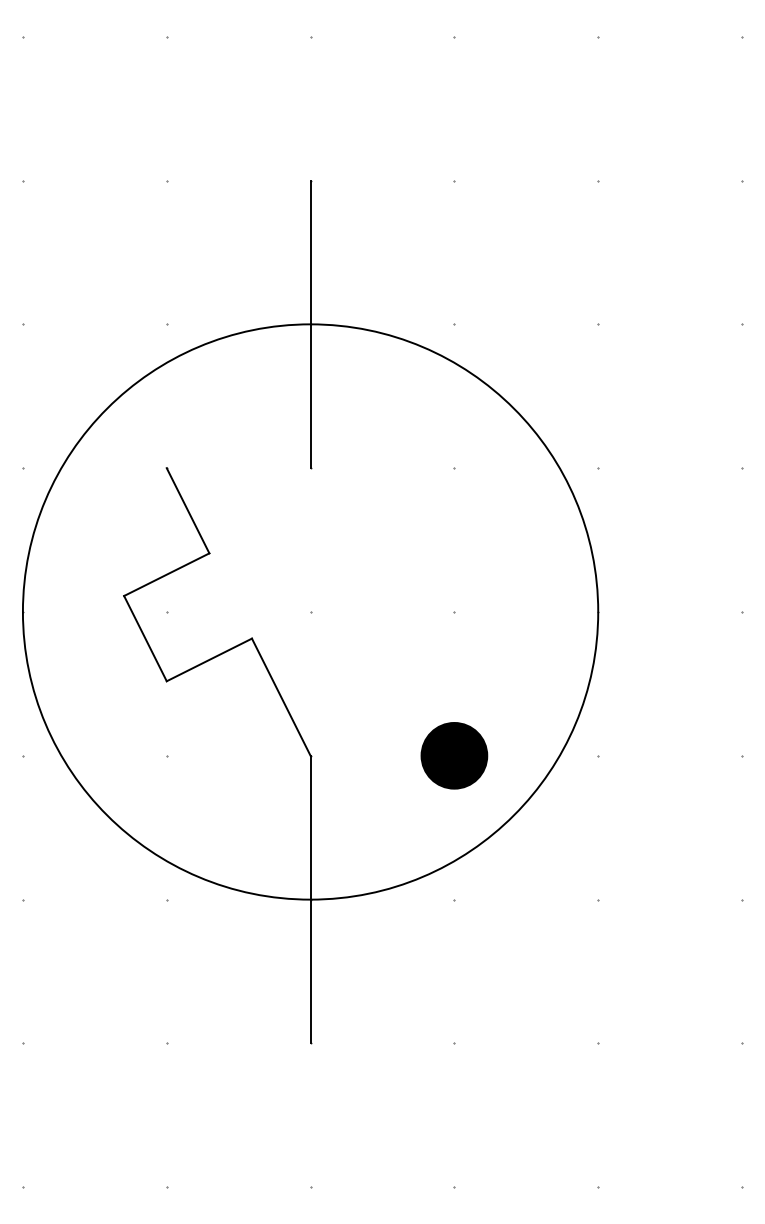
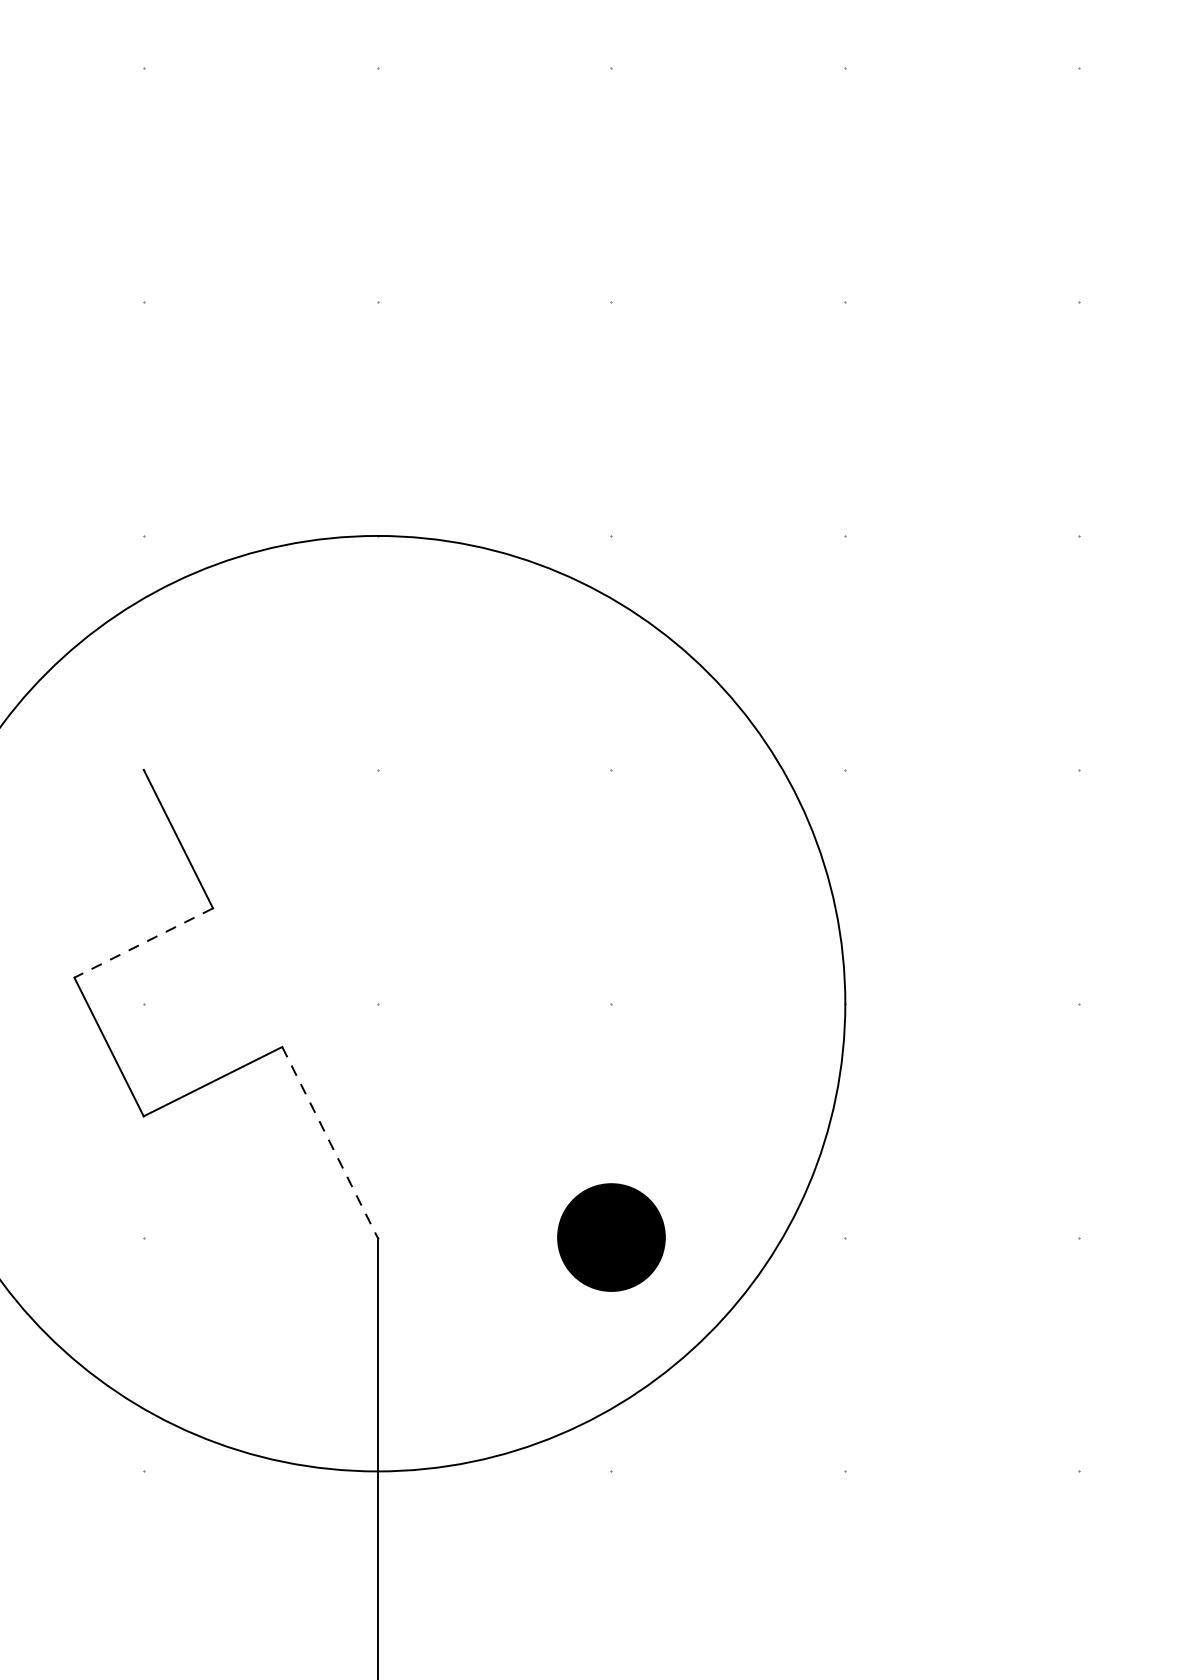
line: (310, 324) -> (377, 536), removed
line: (166, 574) -> (143, 942), solid -> dashed
line: (281, 697) -> (330, 1142), solid -> dashed

